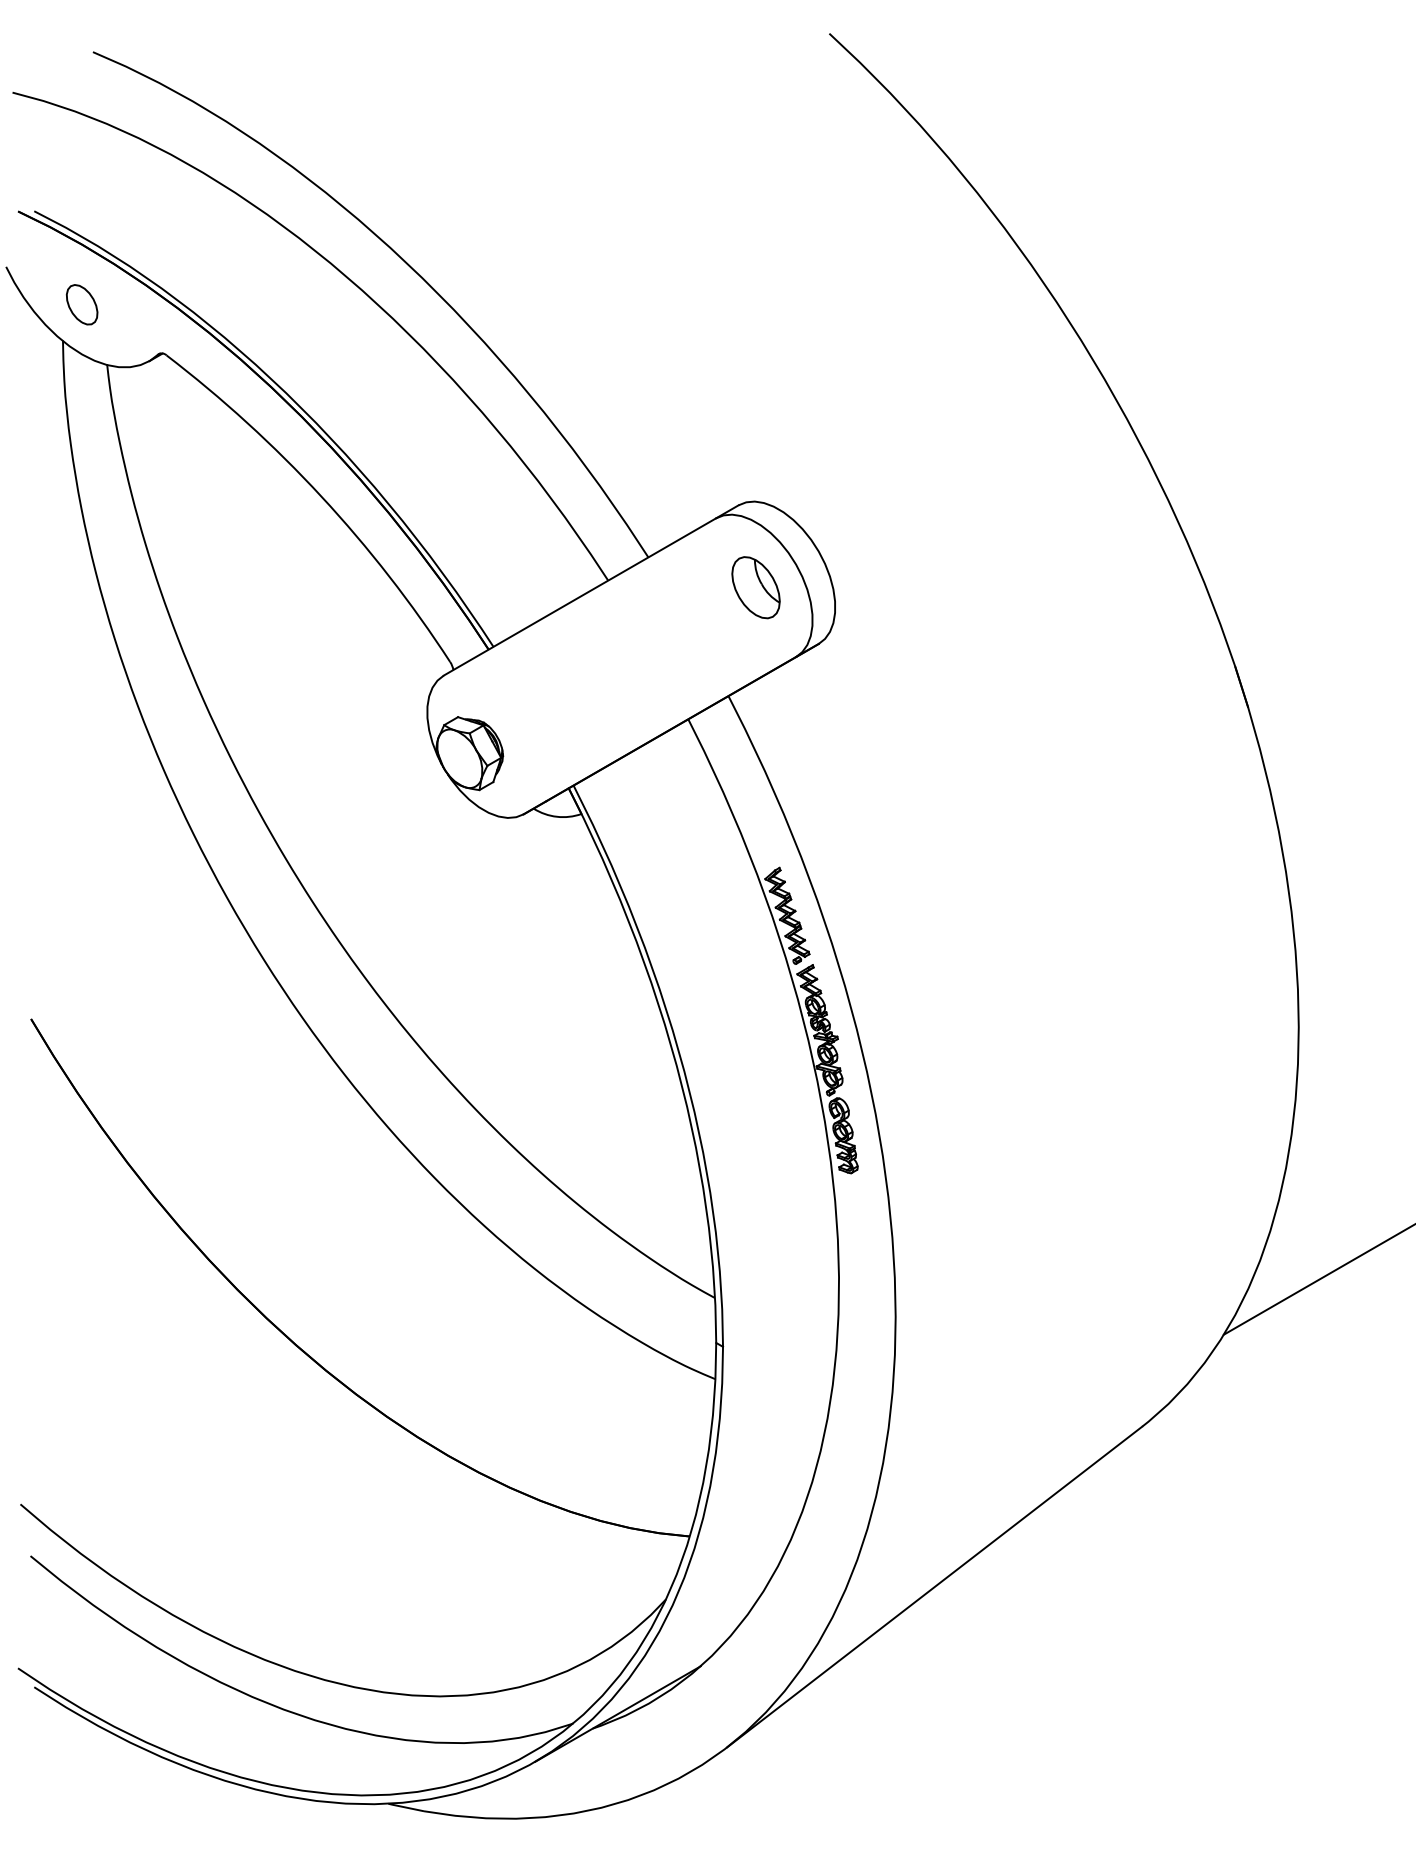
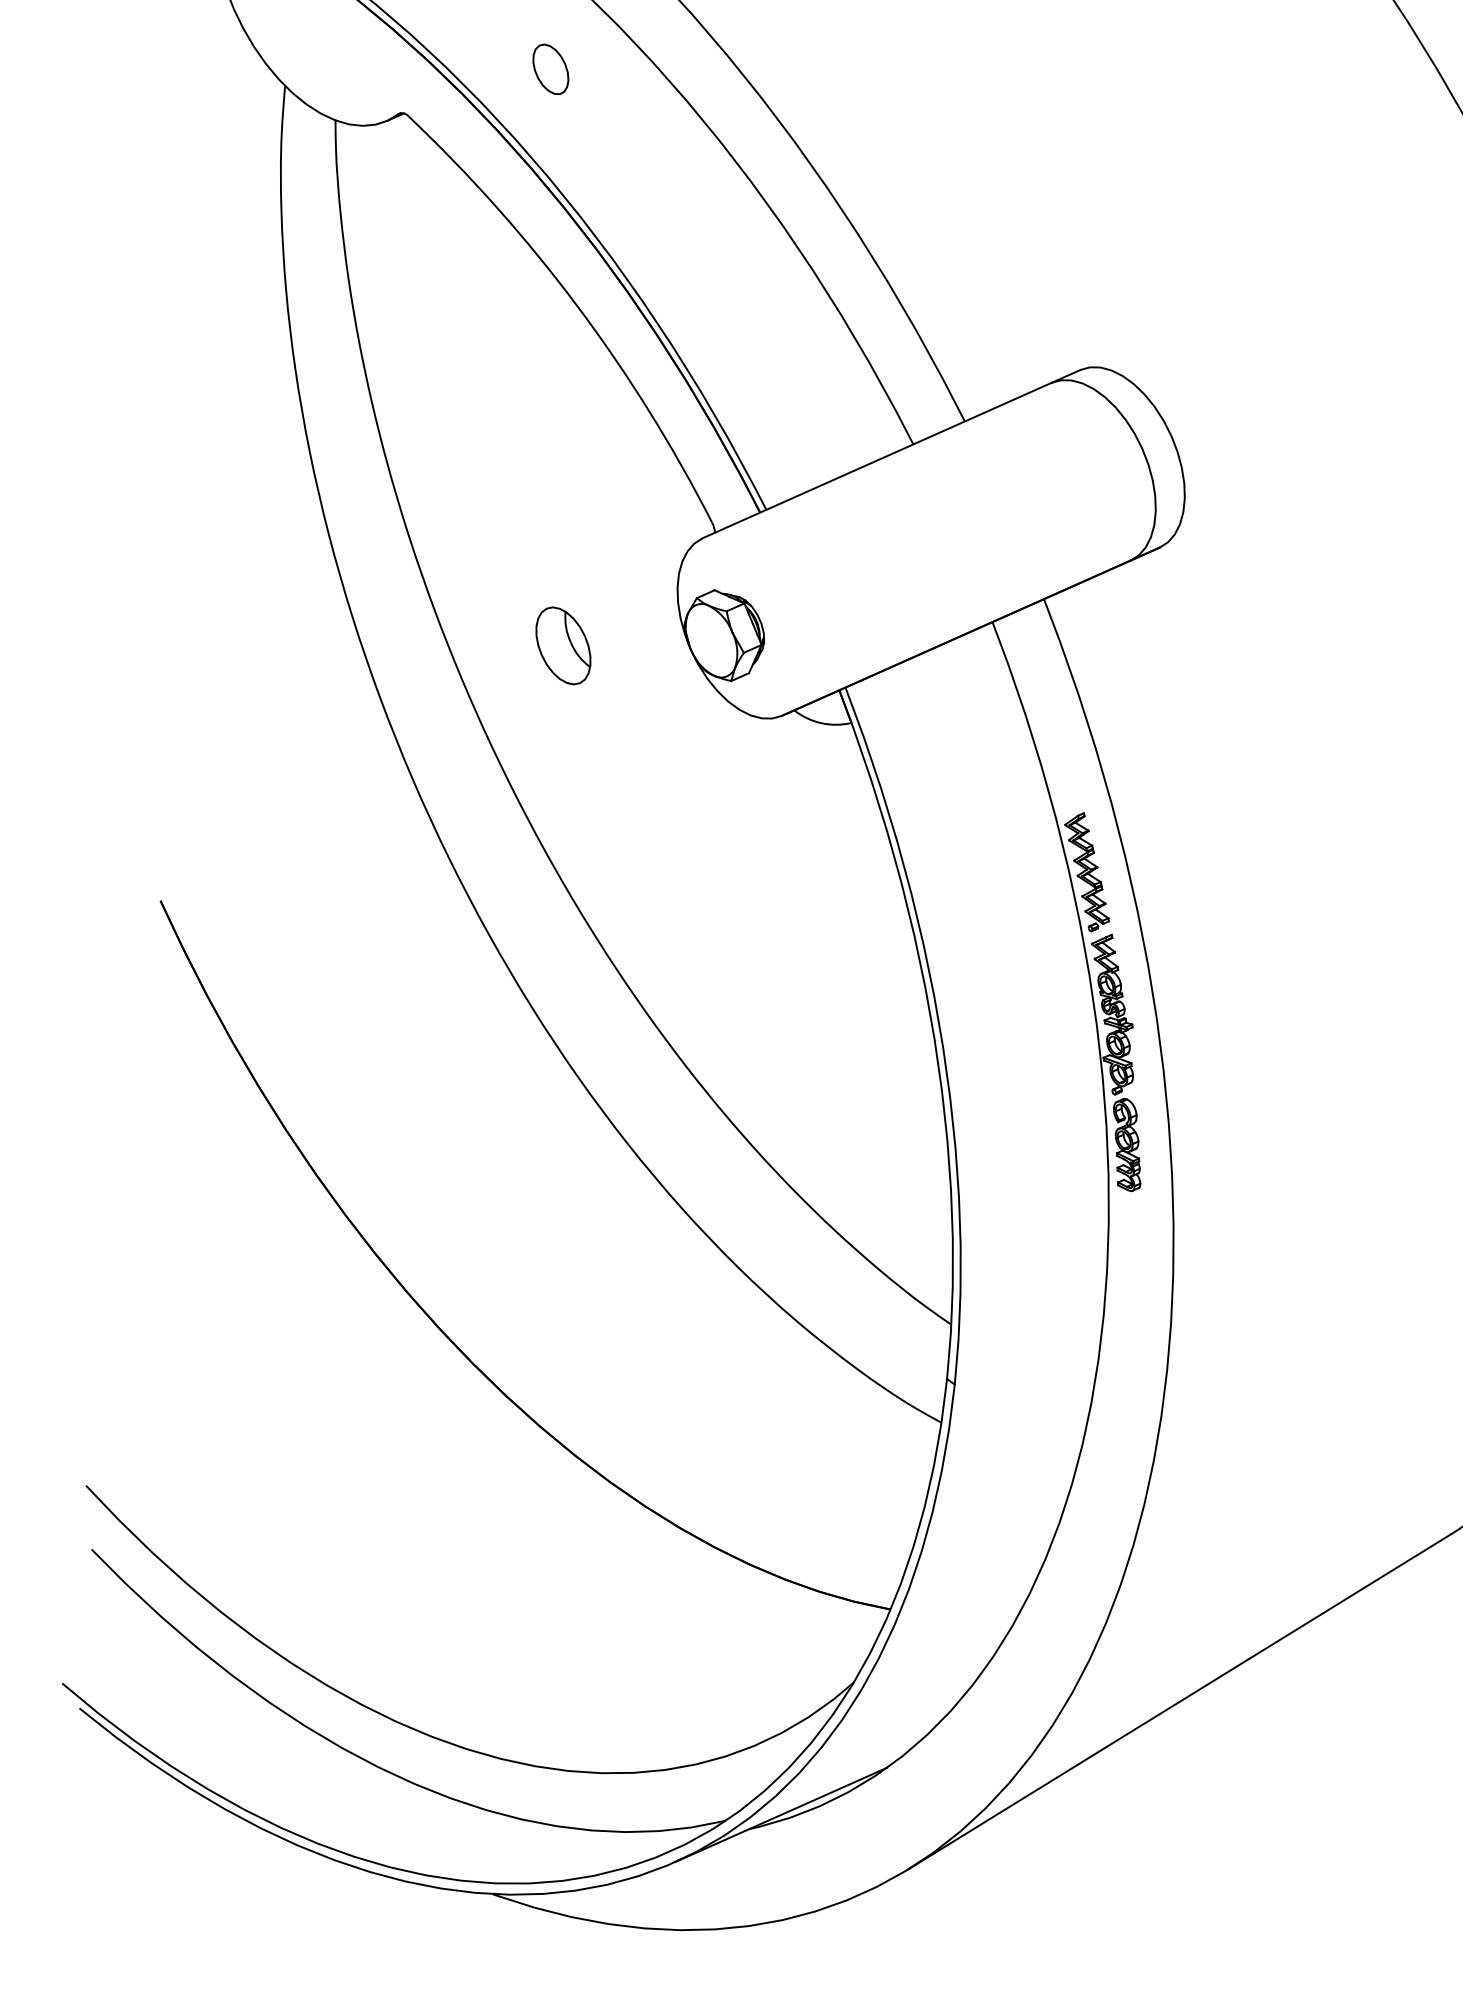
part: (81, 304) -> (550, 68), moved
part: (755, 587) -> (562, 645), moved

